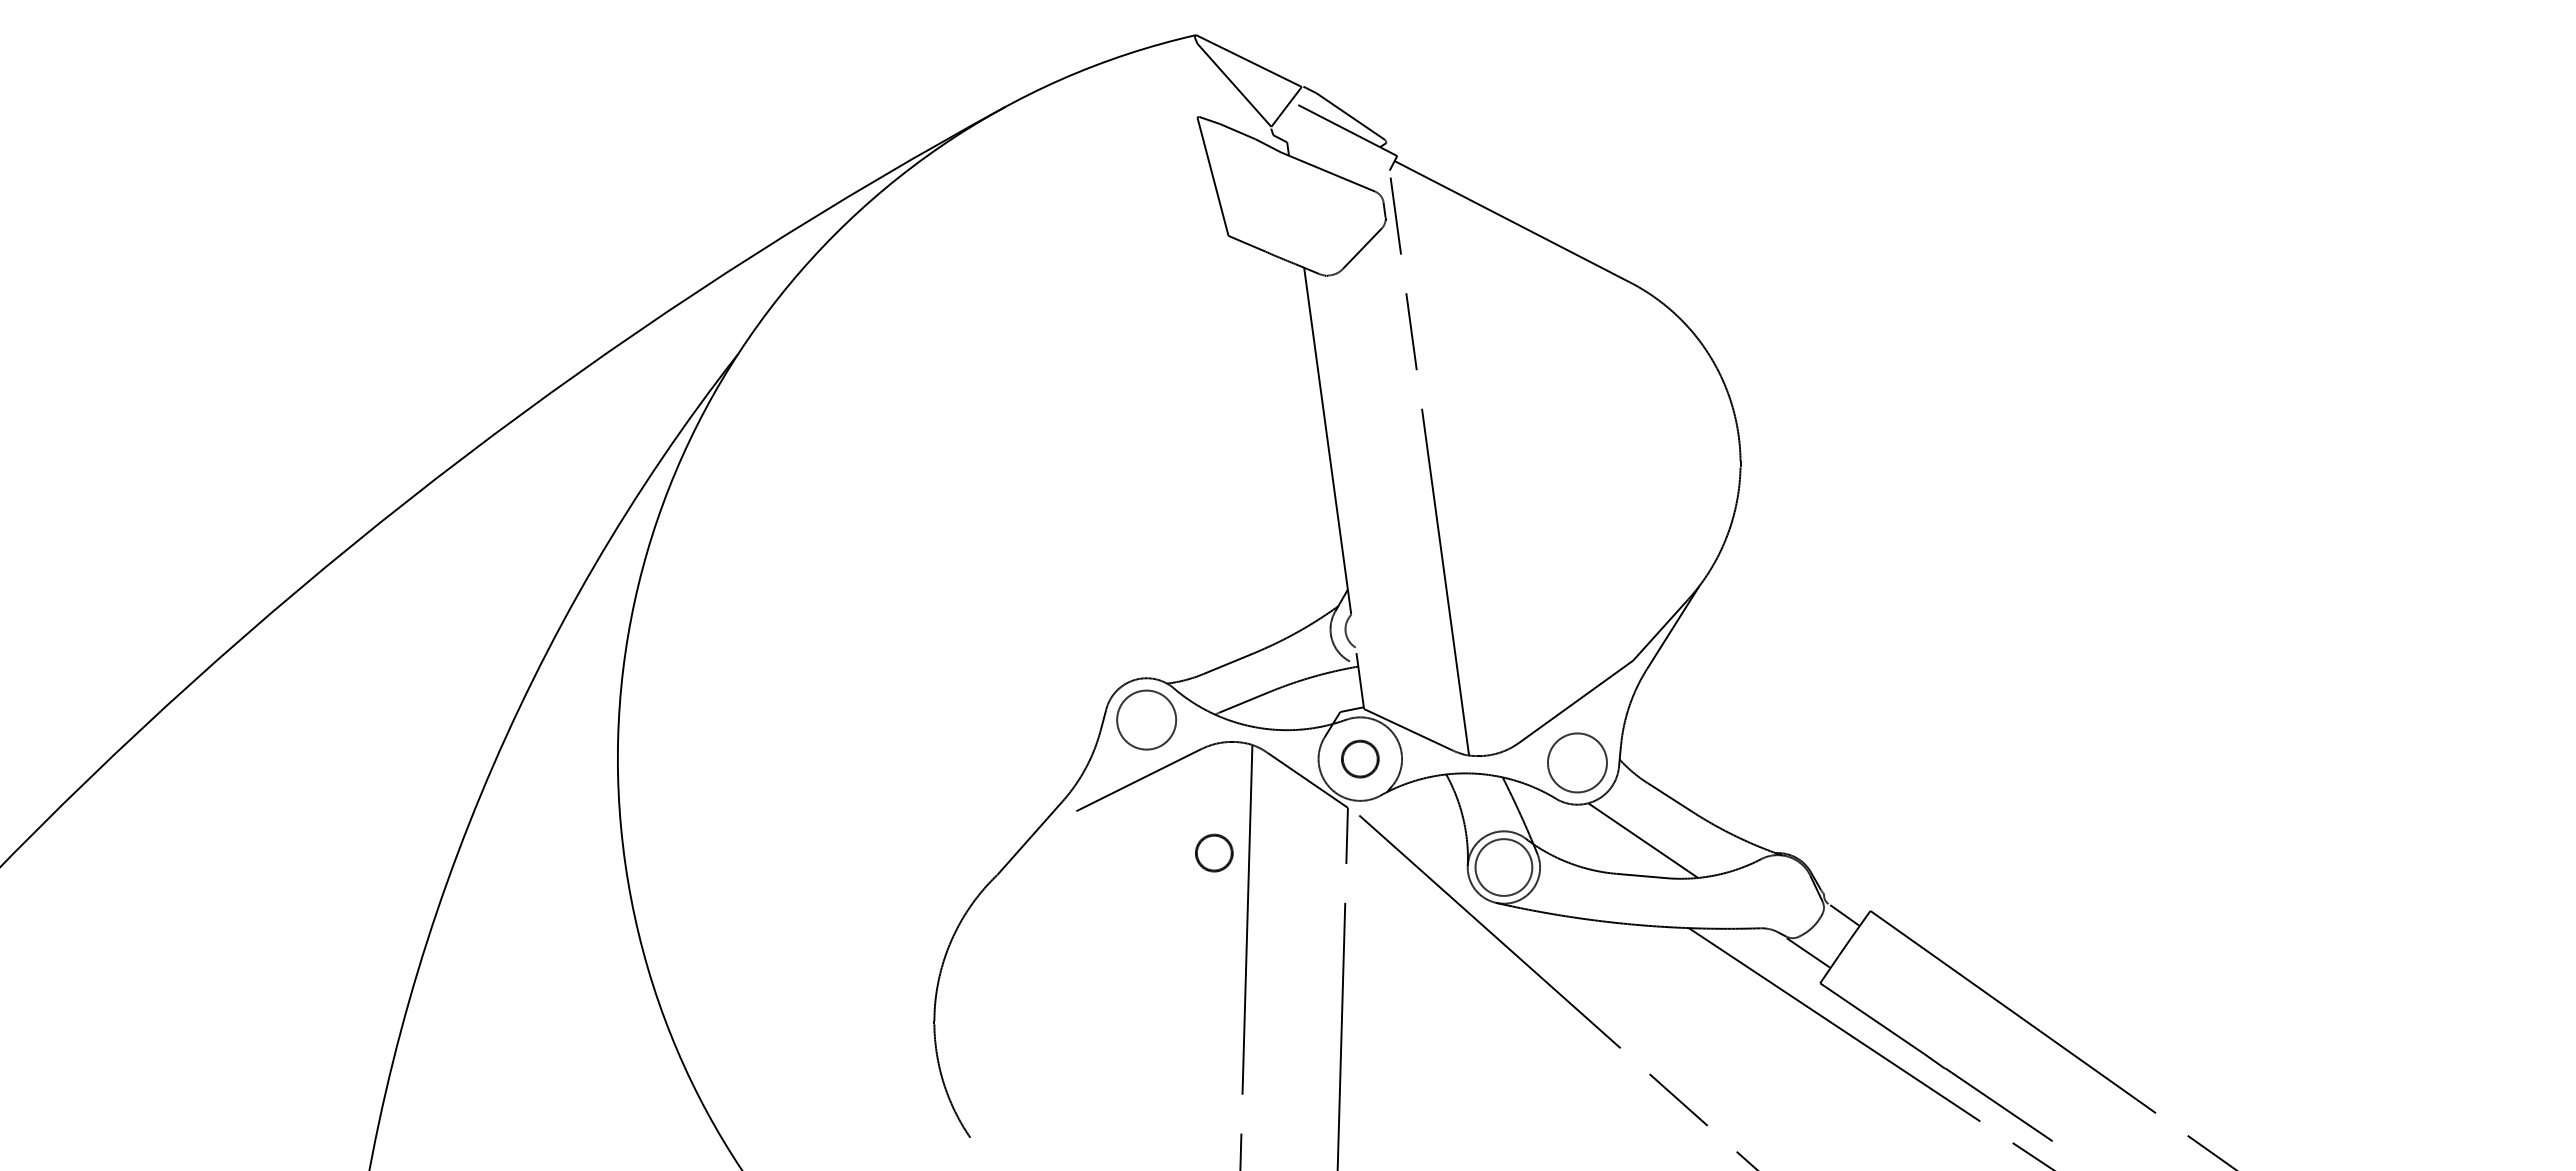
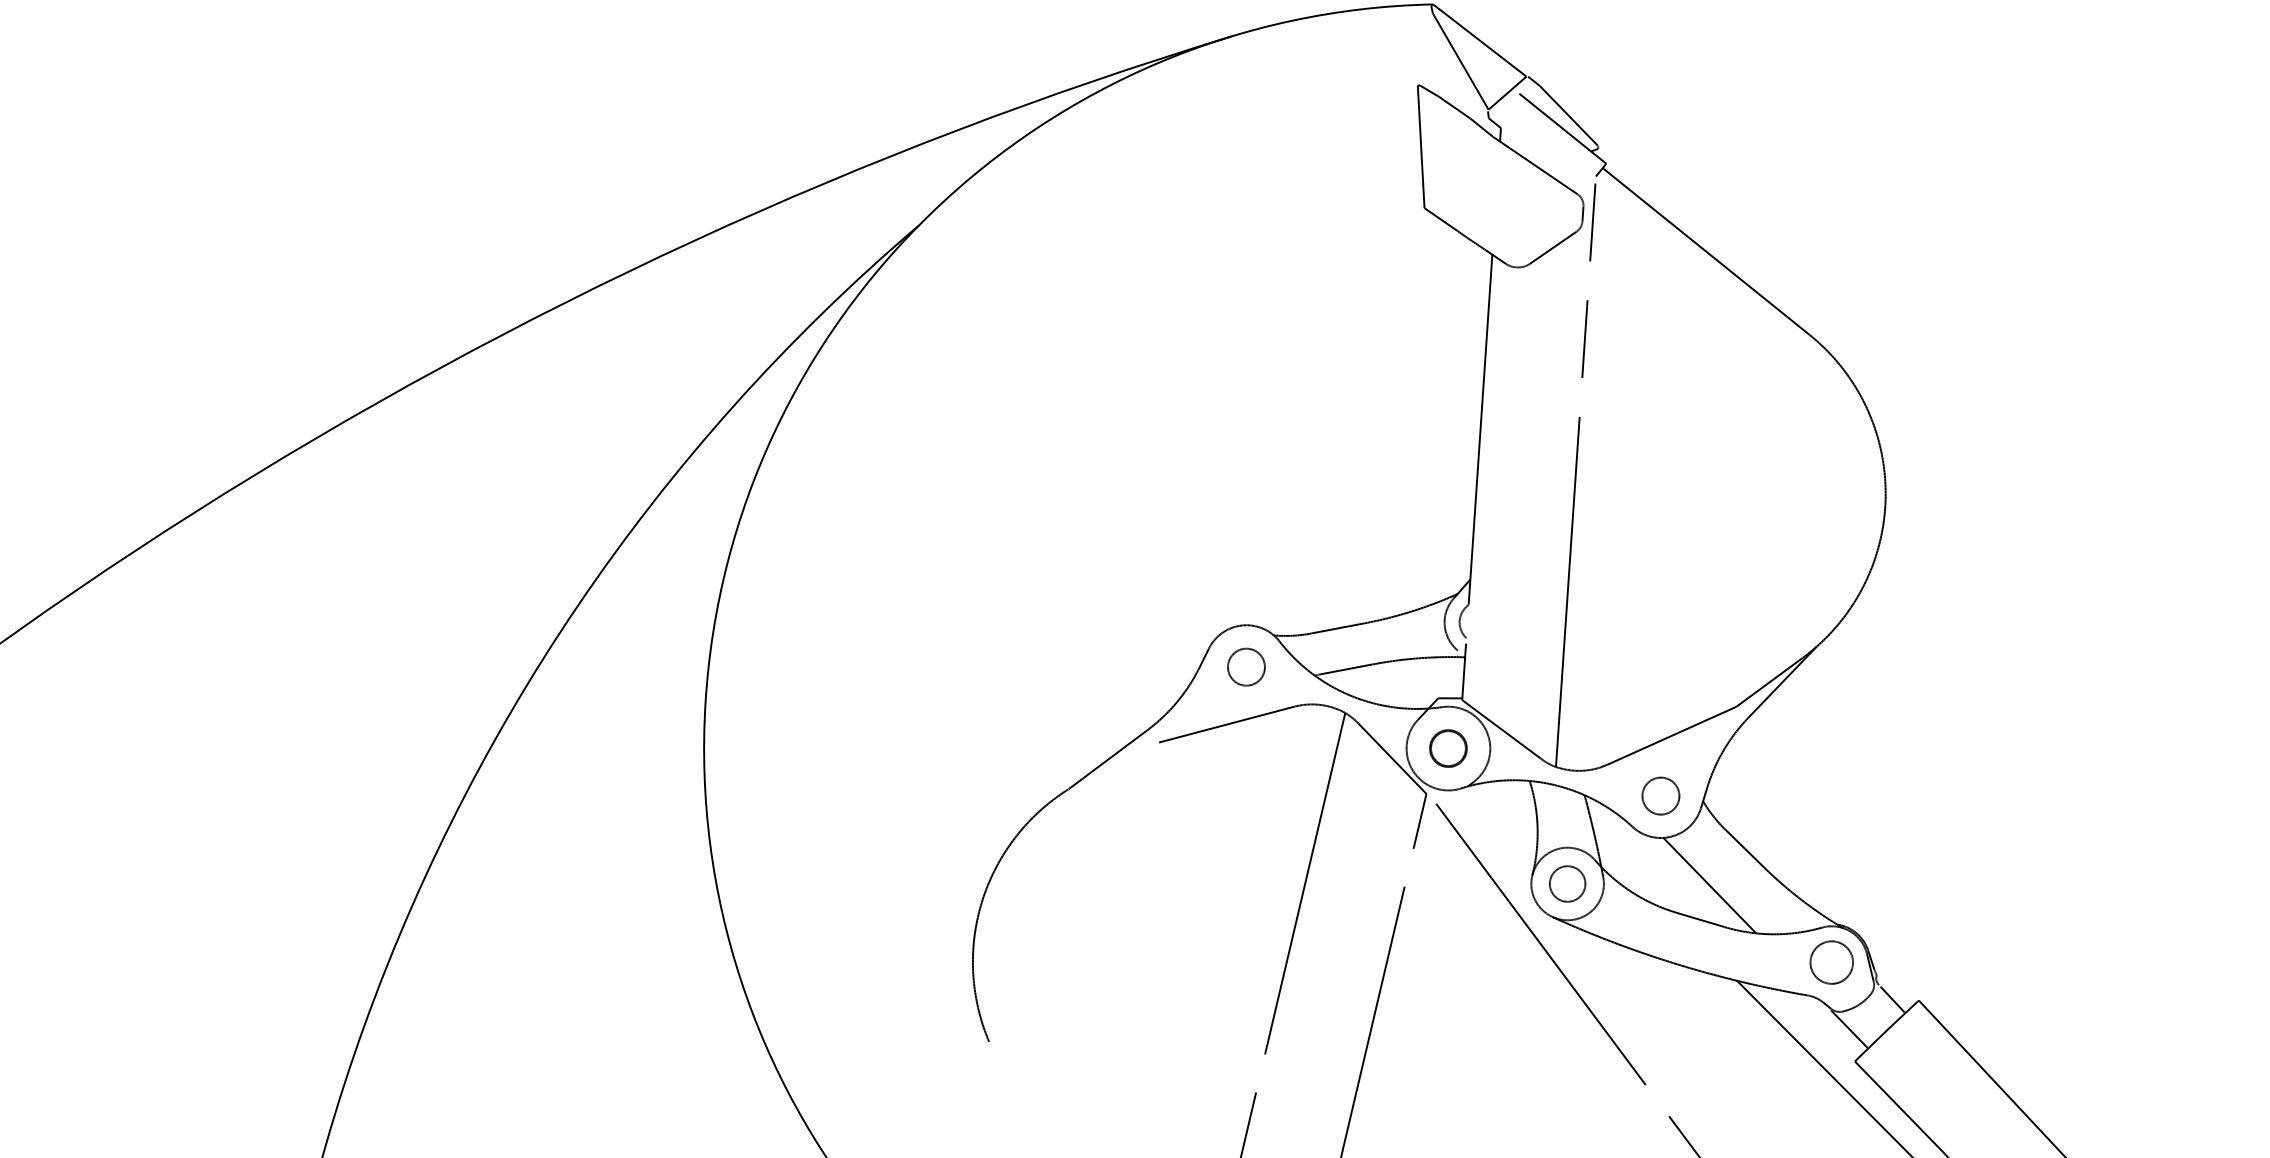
circle: (1146, 719) -> (1246, 666), size x0.62
circle: (1577, 762) -> (1661, 795), size x0.62
part: (1214, 852) -> (1286, 810), removed
circle: (1503, 867) -> (1567, 883), size x0.62
circle: (1777, 891) -> (1831, 962), added

